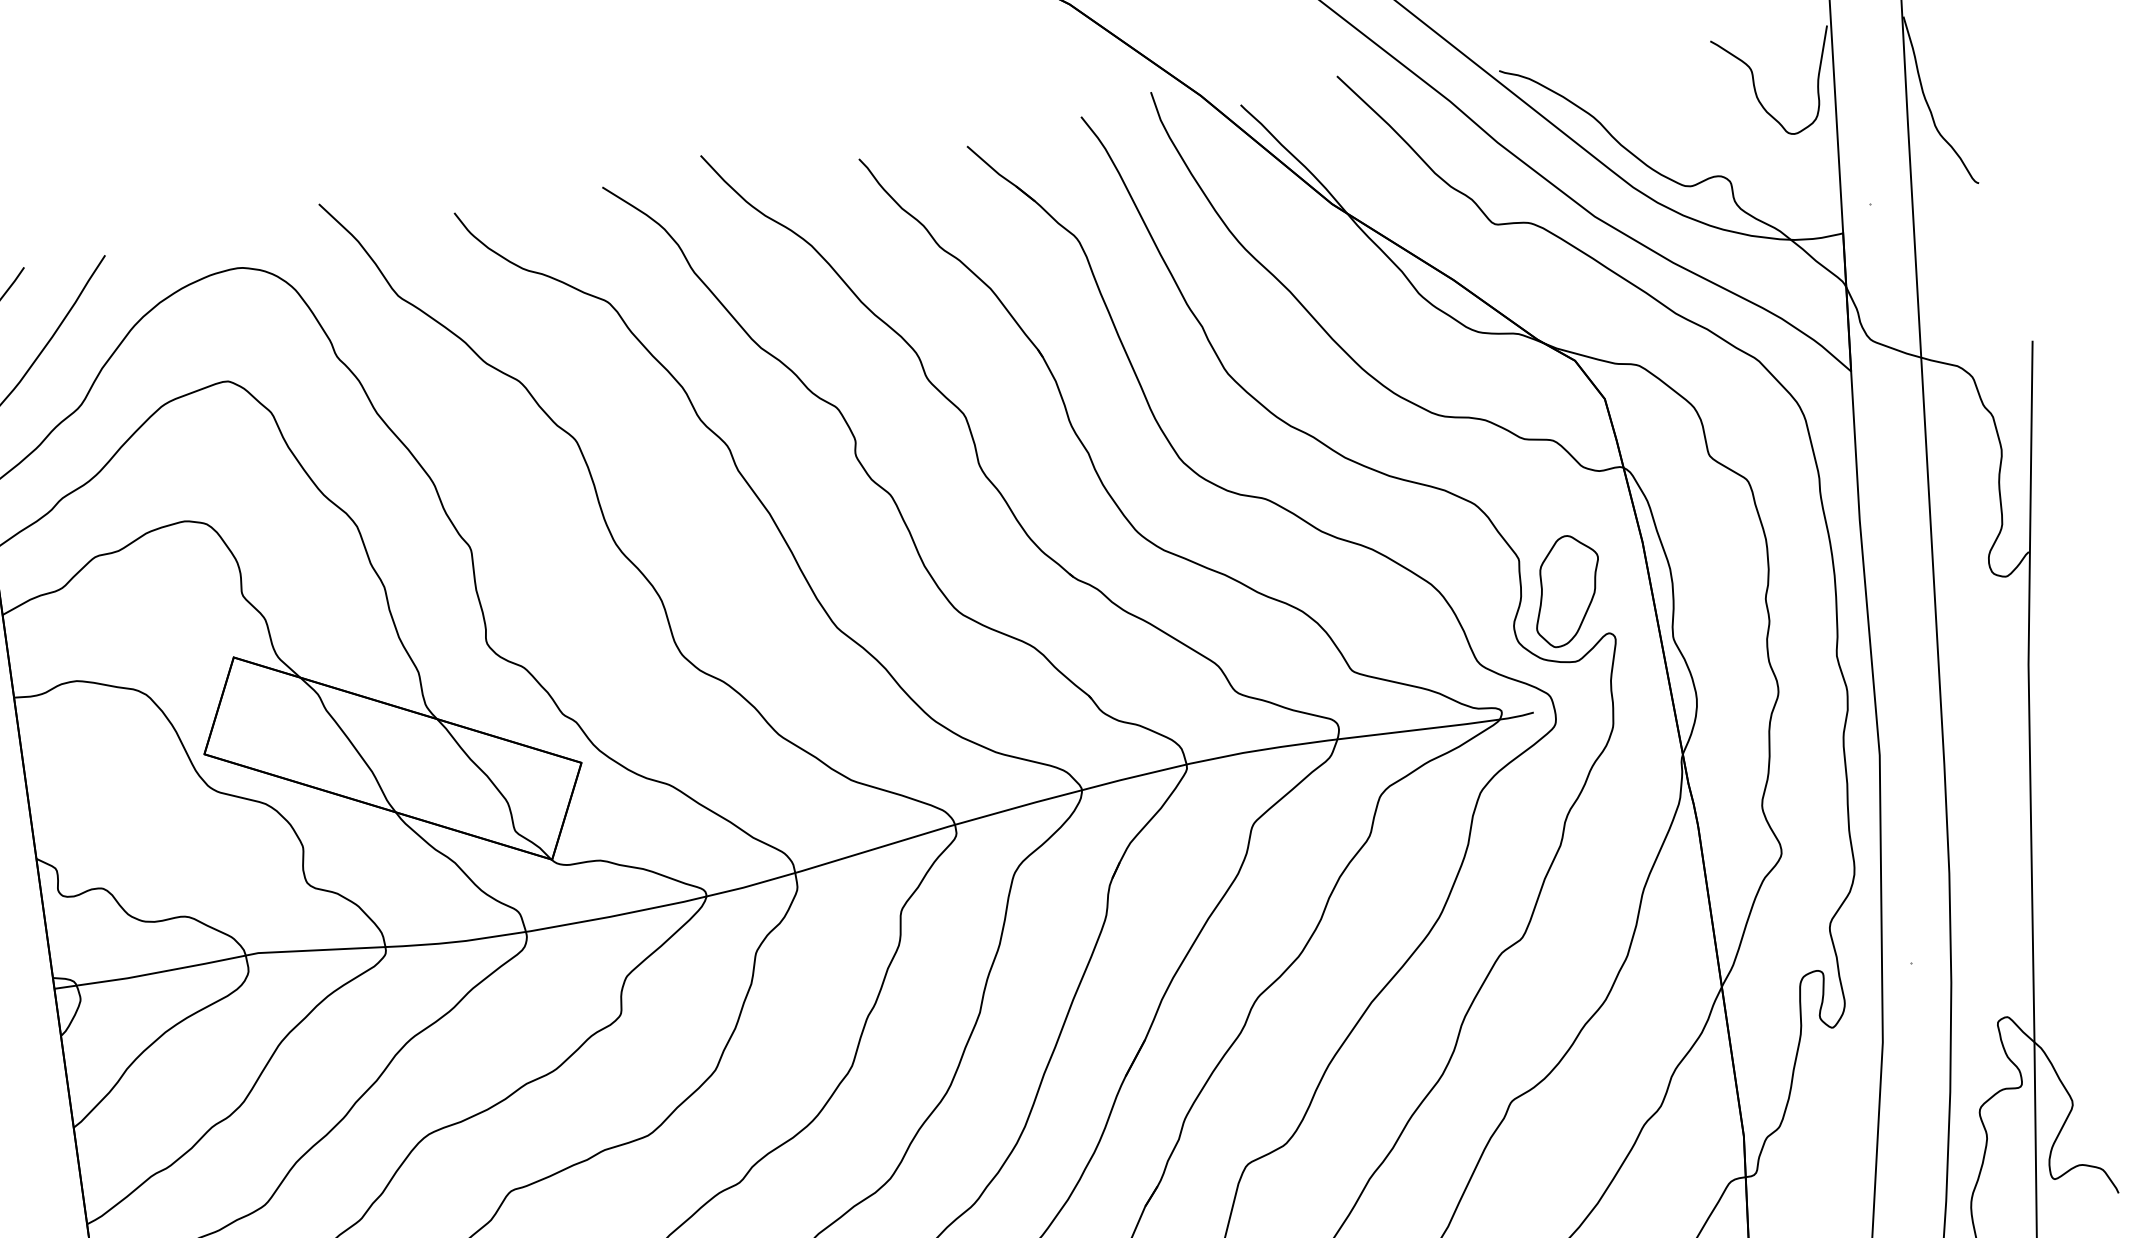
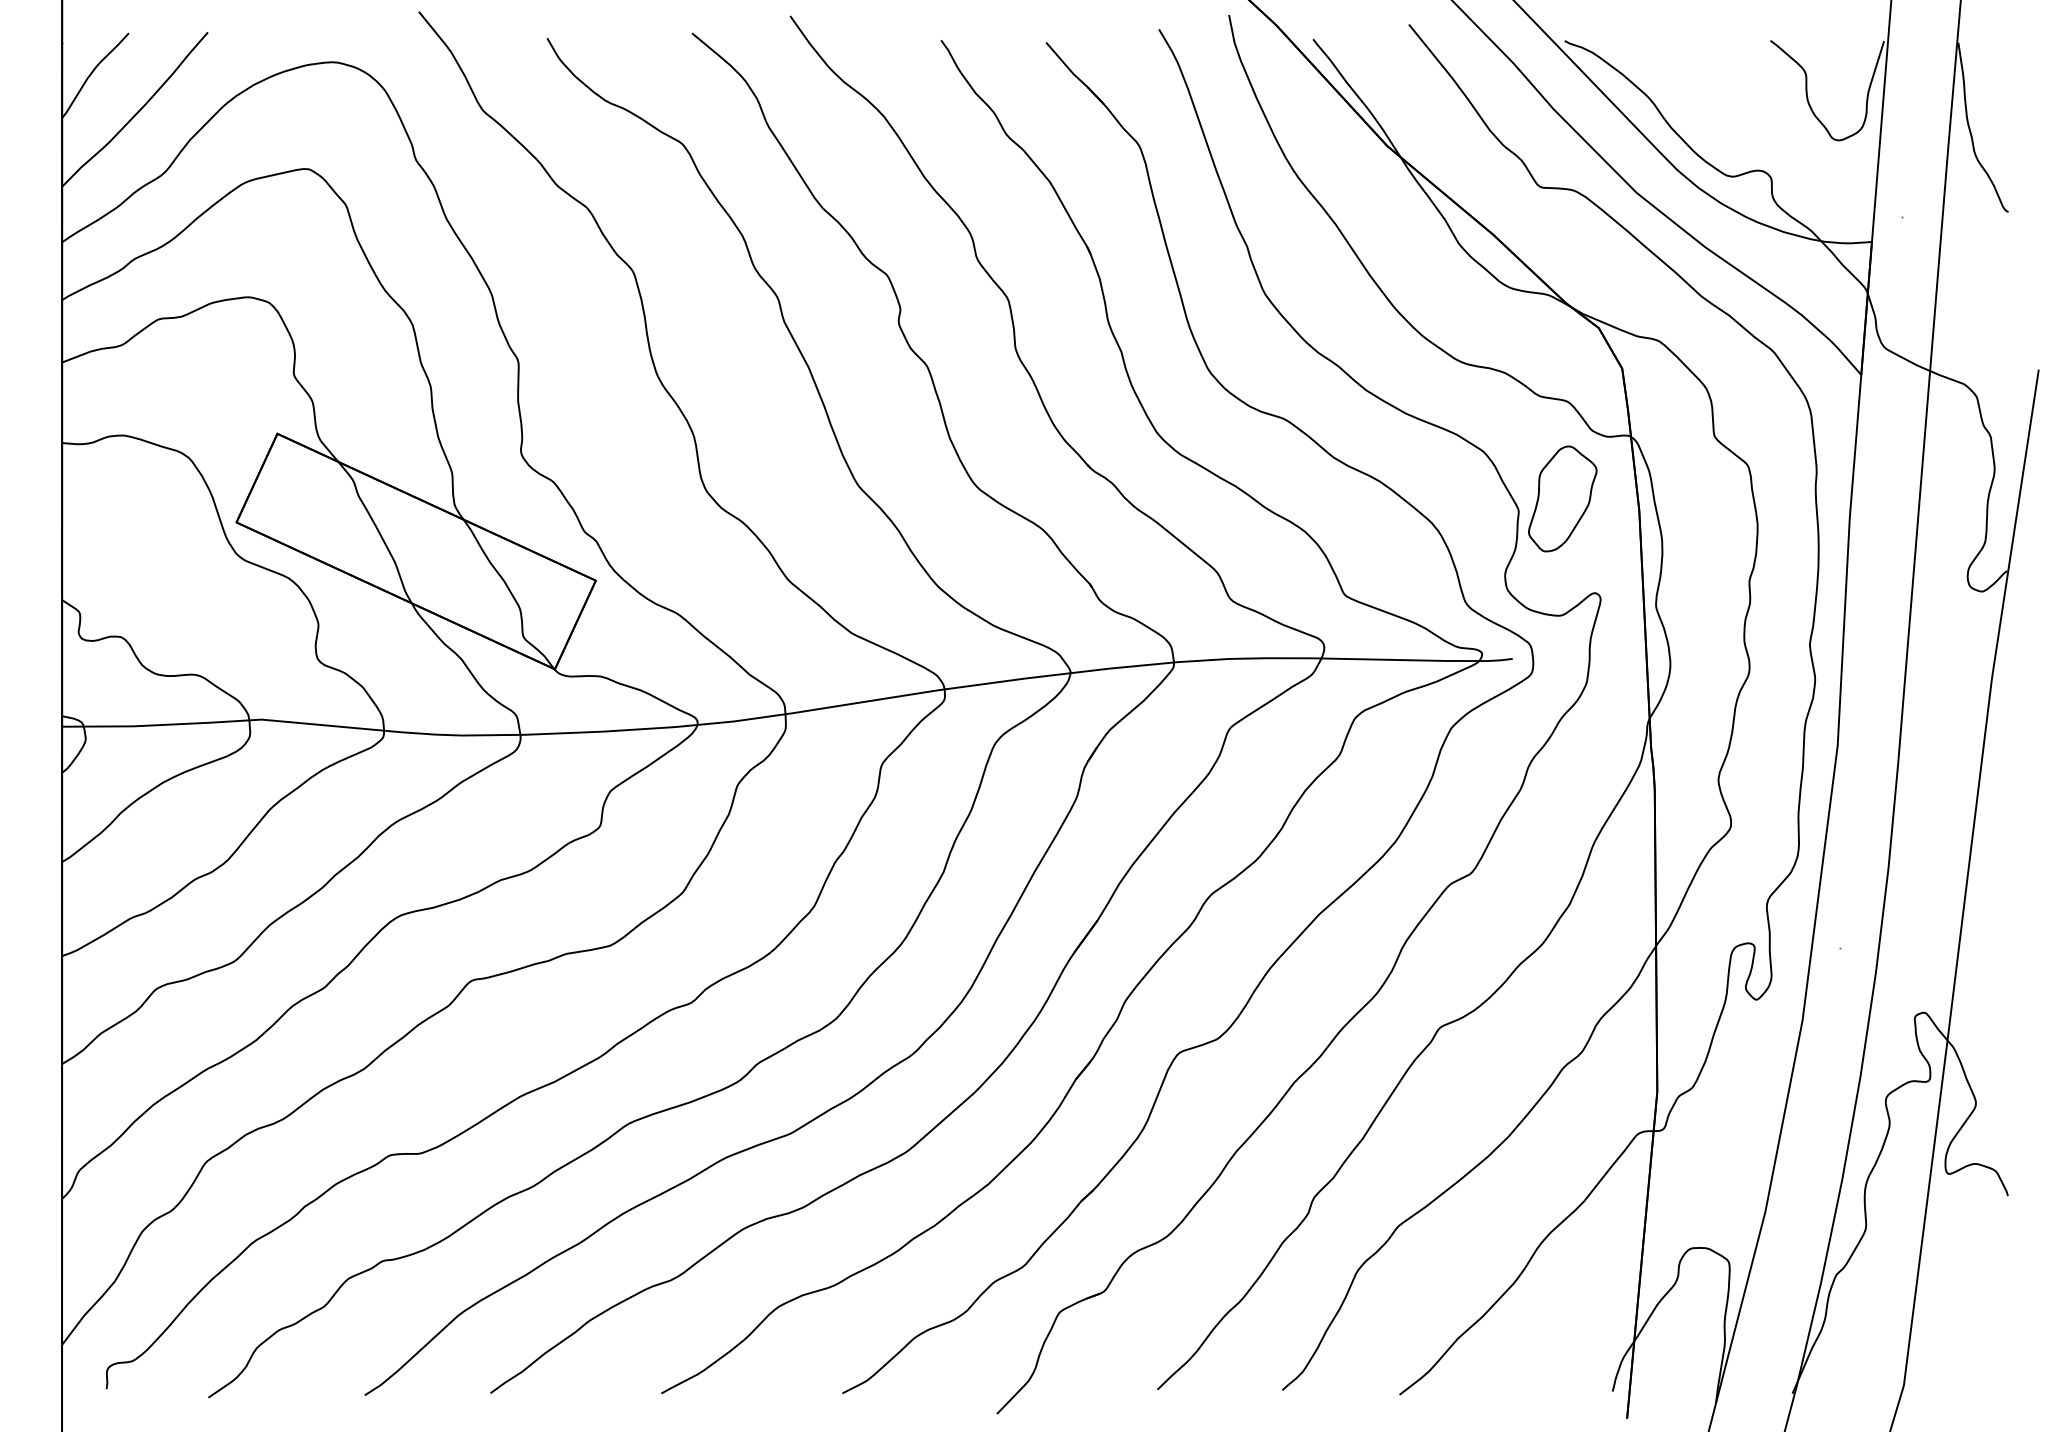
part: (1566, 590) -> (1562, 498), moved

